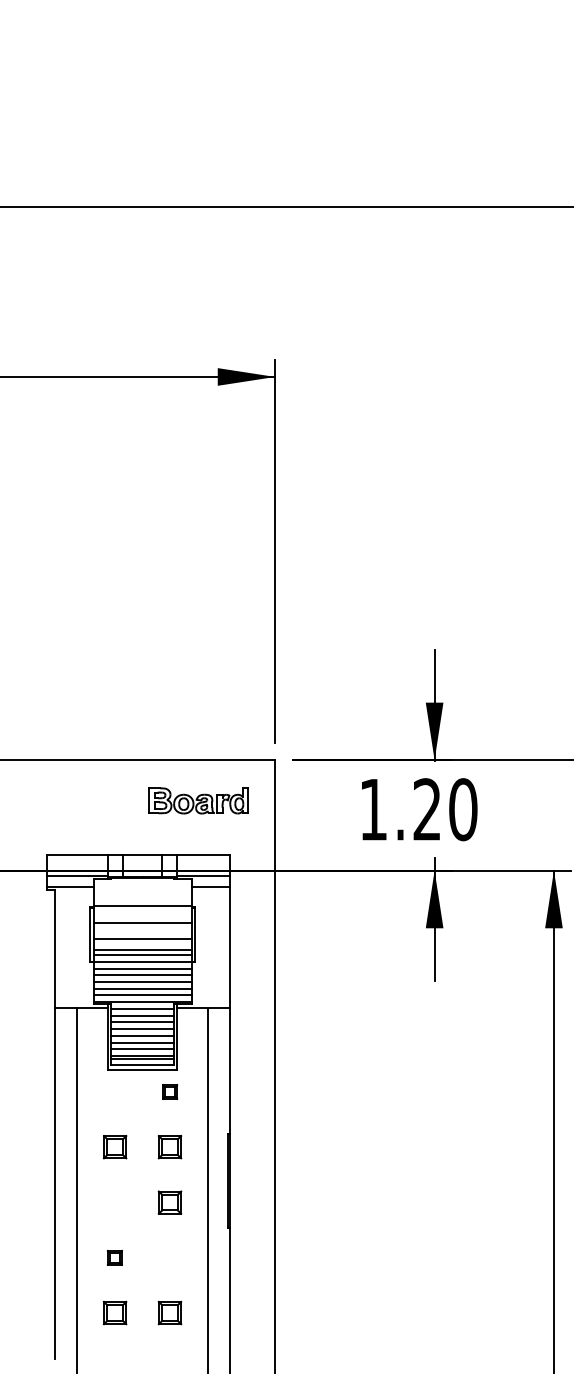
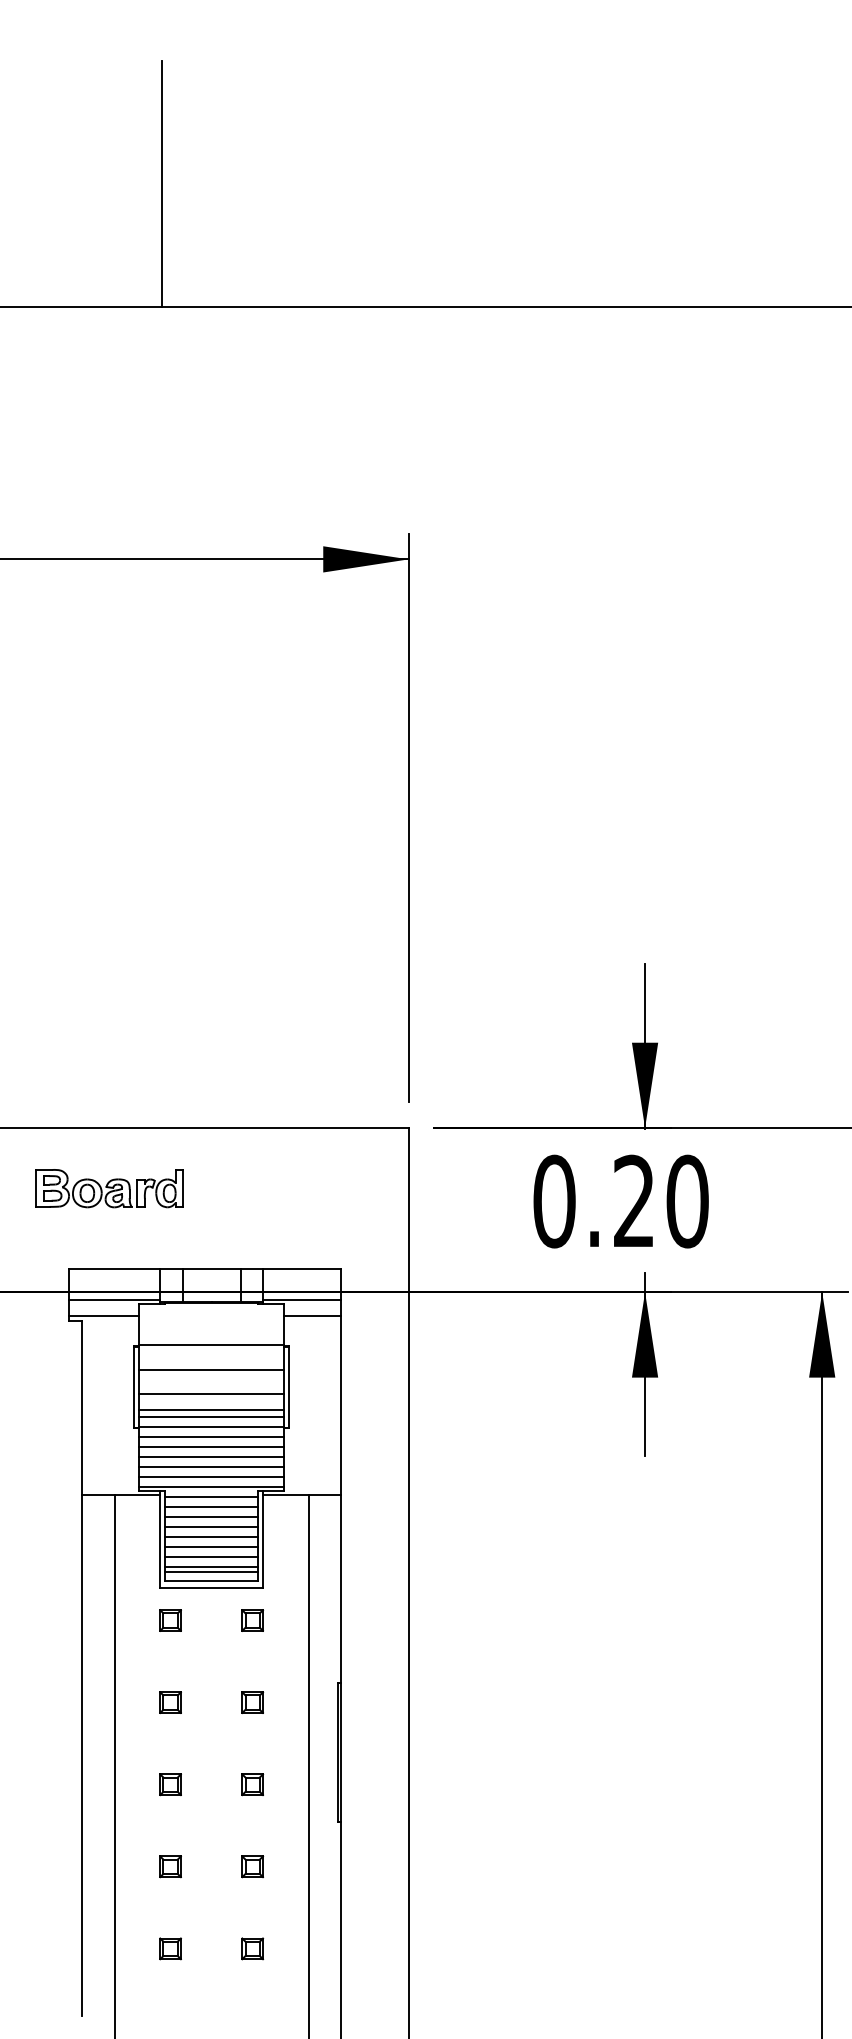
line: (109, 124) -> (162, 184), added
part: (198, 800) -> (109, 1187), moved
text: (373, 809) -> (554, 1201), 1.20 -> 0.20
part: (114, 1091) -> (169, 1619), added
part: (114, 1147) -> (169, 1702), size x0.62
part: (170, 1147) -> (253, 1702), size x0.62
part: (114, 1202) -> (169, 1784), added
part: (170, 1202) -> (253, 1784), size x0.62
part: (170, 1257) -> (253, 1866), added
part: (114, 1313) -> (169, 1949), size x0.62
part: (170, 1313) -> (253, 1949), size x0.62

